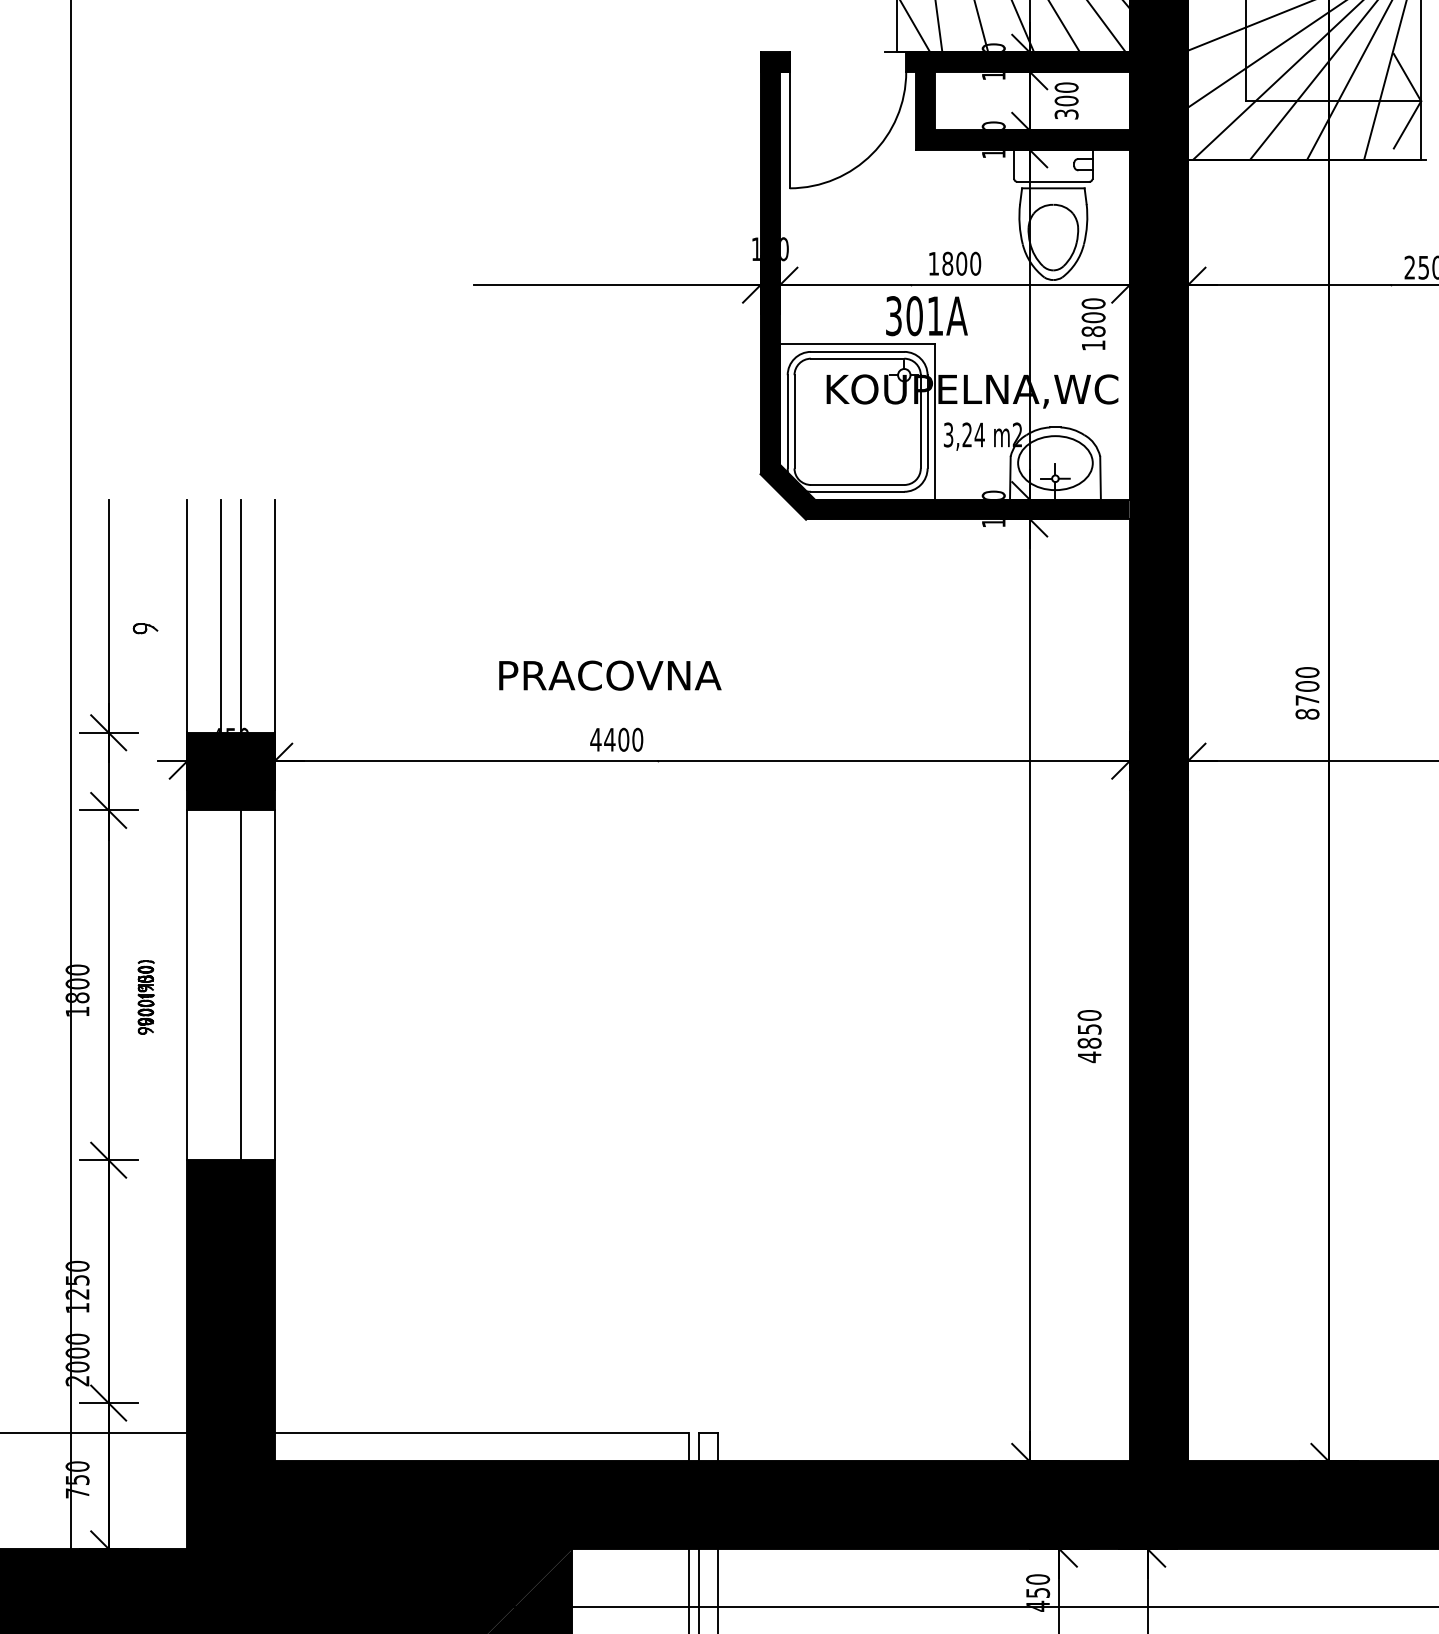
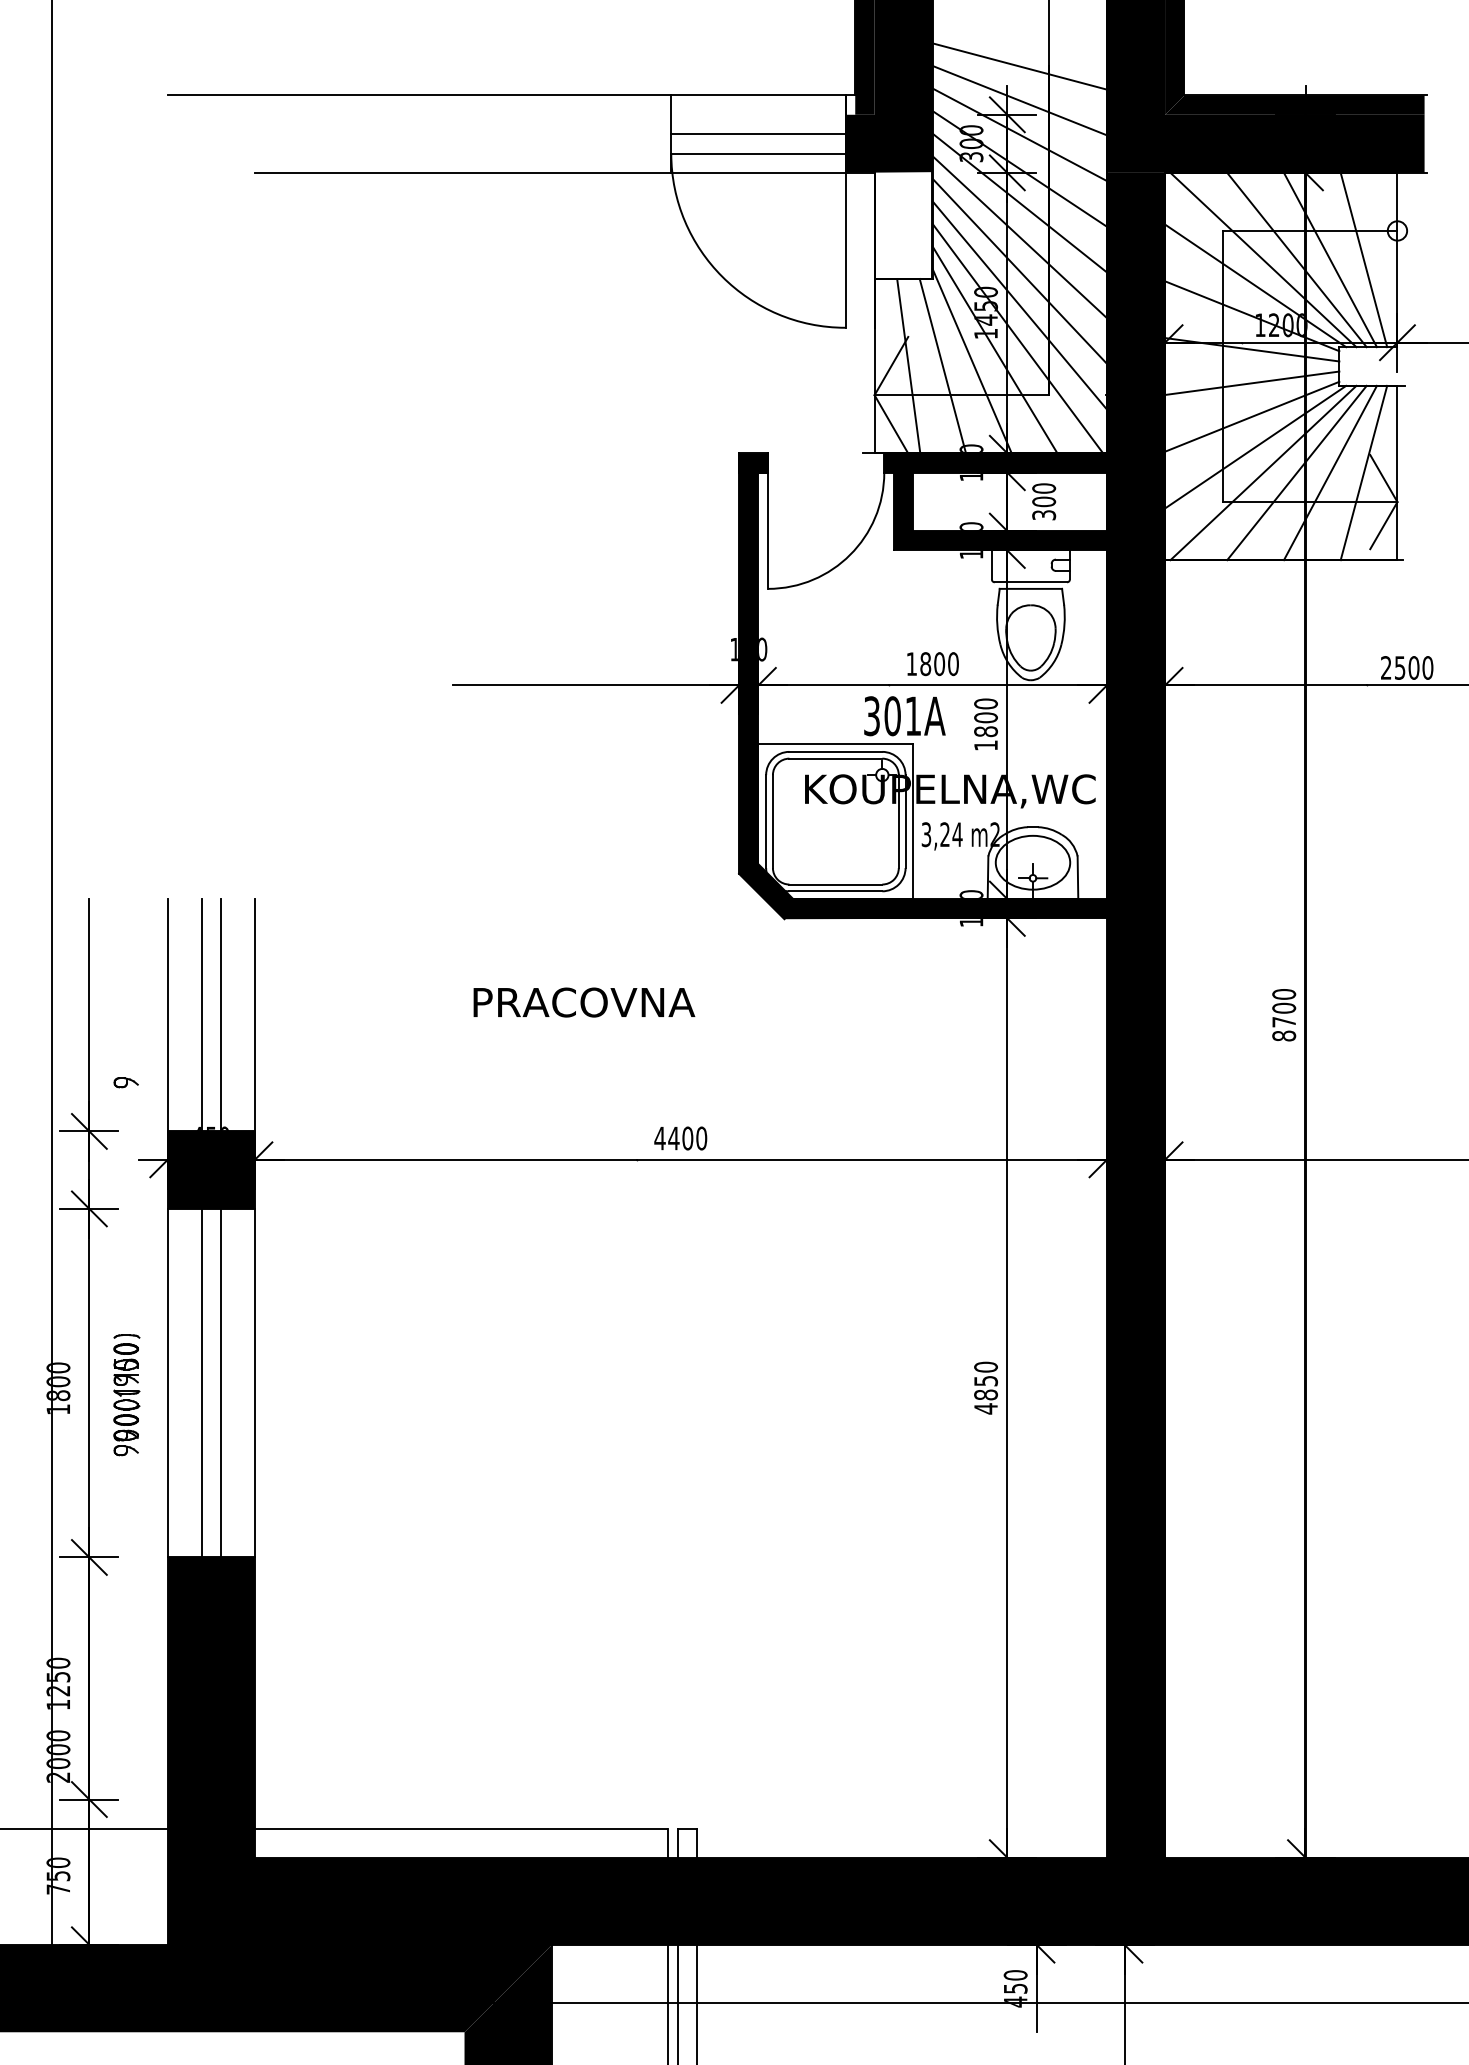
text: (1093, 324) -> (985, 724), moved
part: (144, 628) -> (125, 1082), moved
text: (610, 675) -> (584, 1002), moved
text: (1307, 693) -> (1284, 1015), moved
text: (616, 739) -> (680, 1138), moved
line: (221, 984) -> (201, 1382), added
part: (145, 997) -> (126, 1395), size x1.67
text: (1089, 1035) -> (985, 1387), moved

